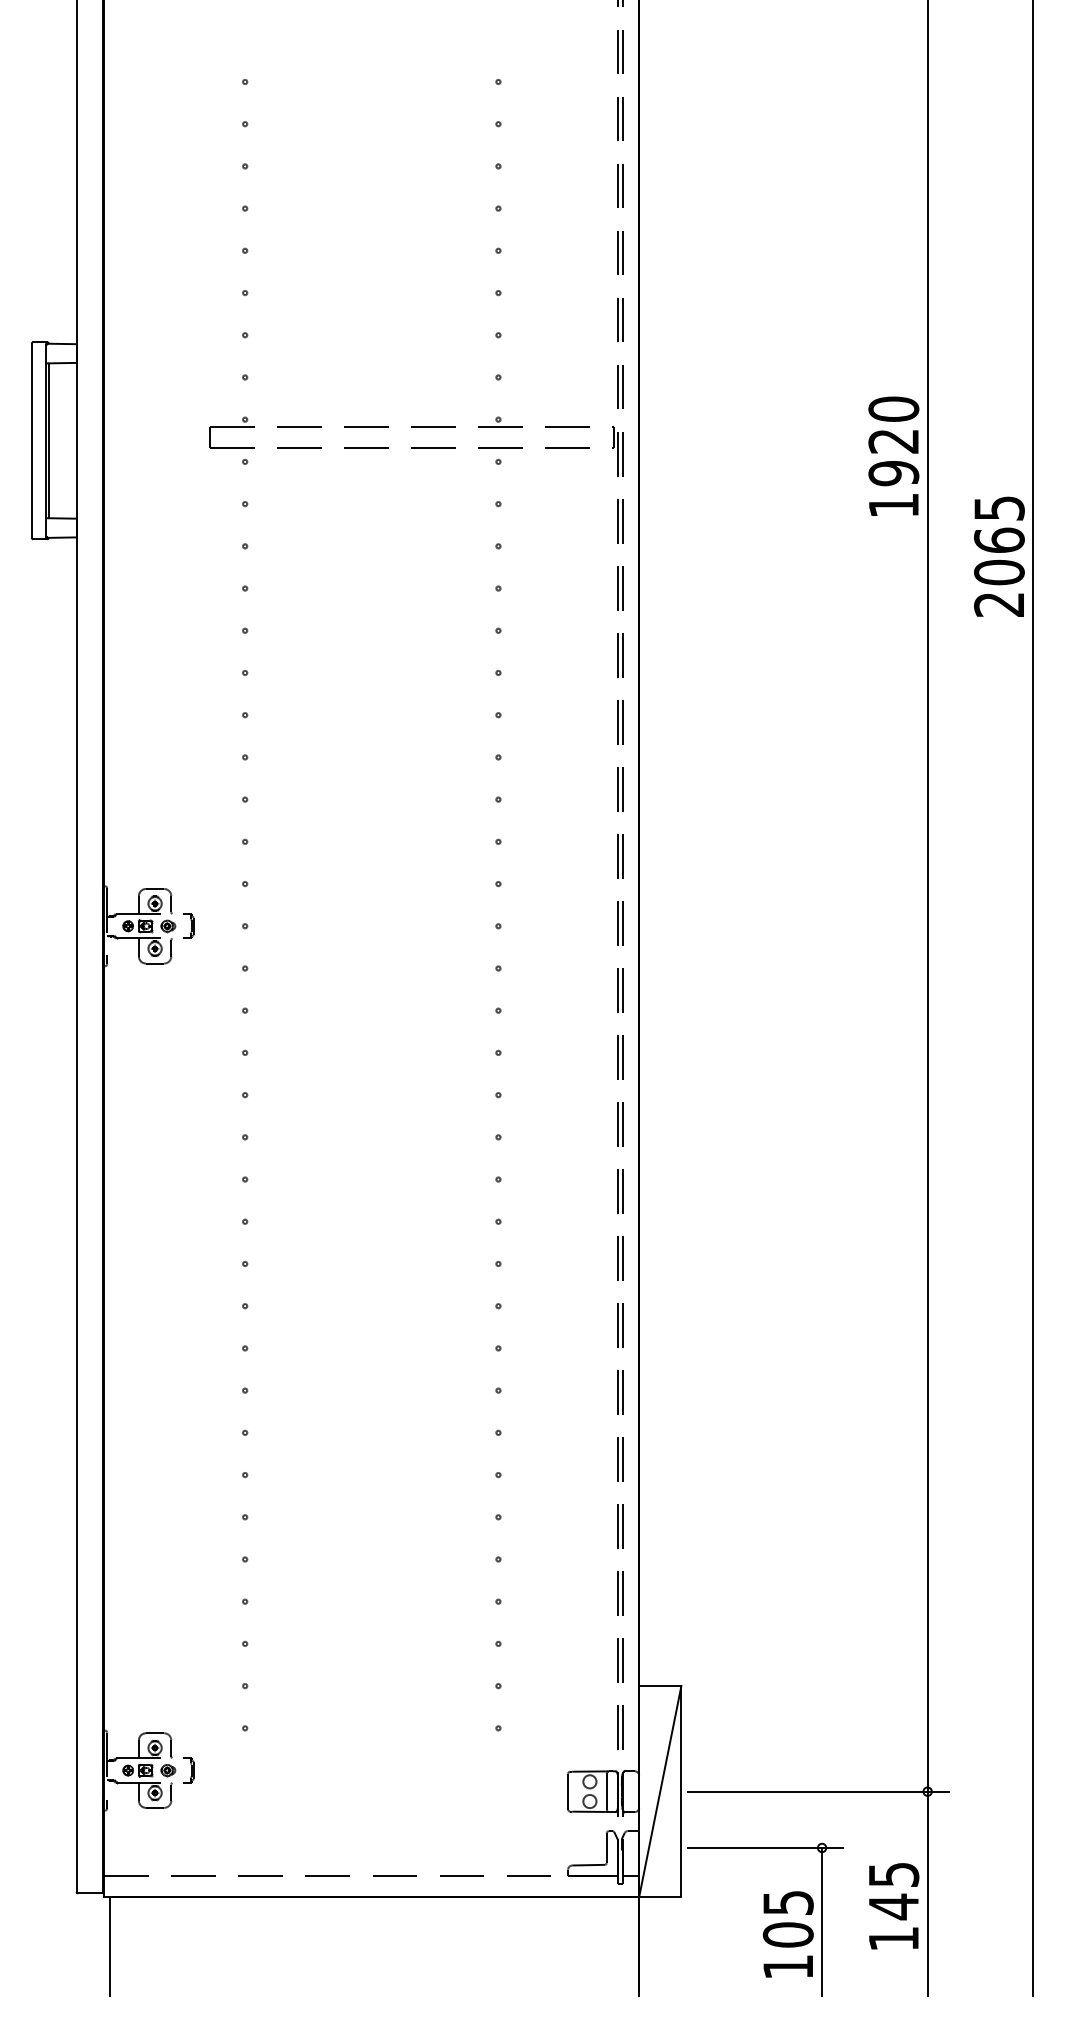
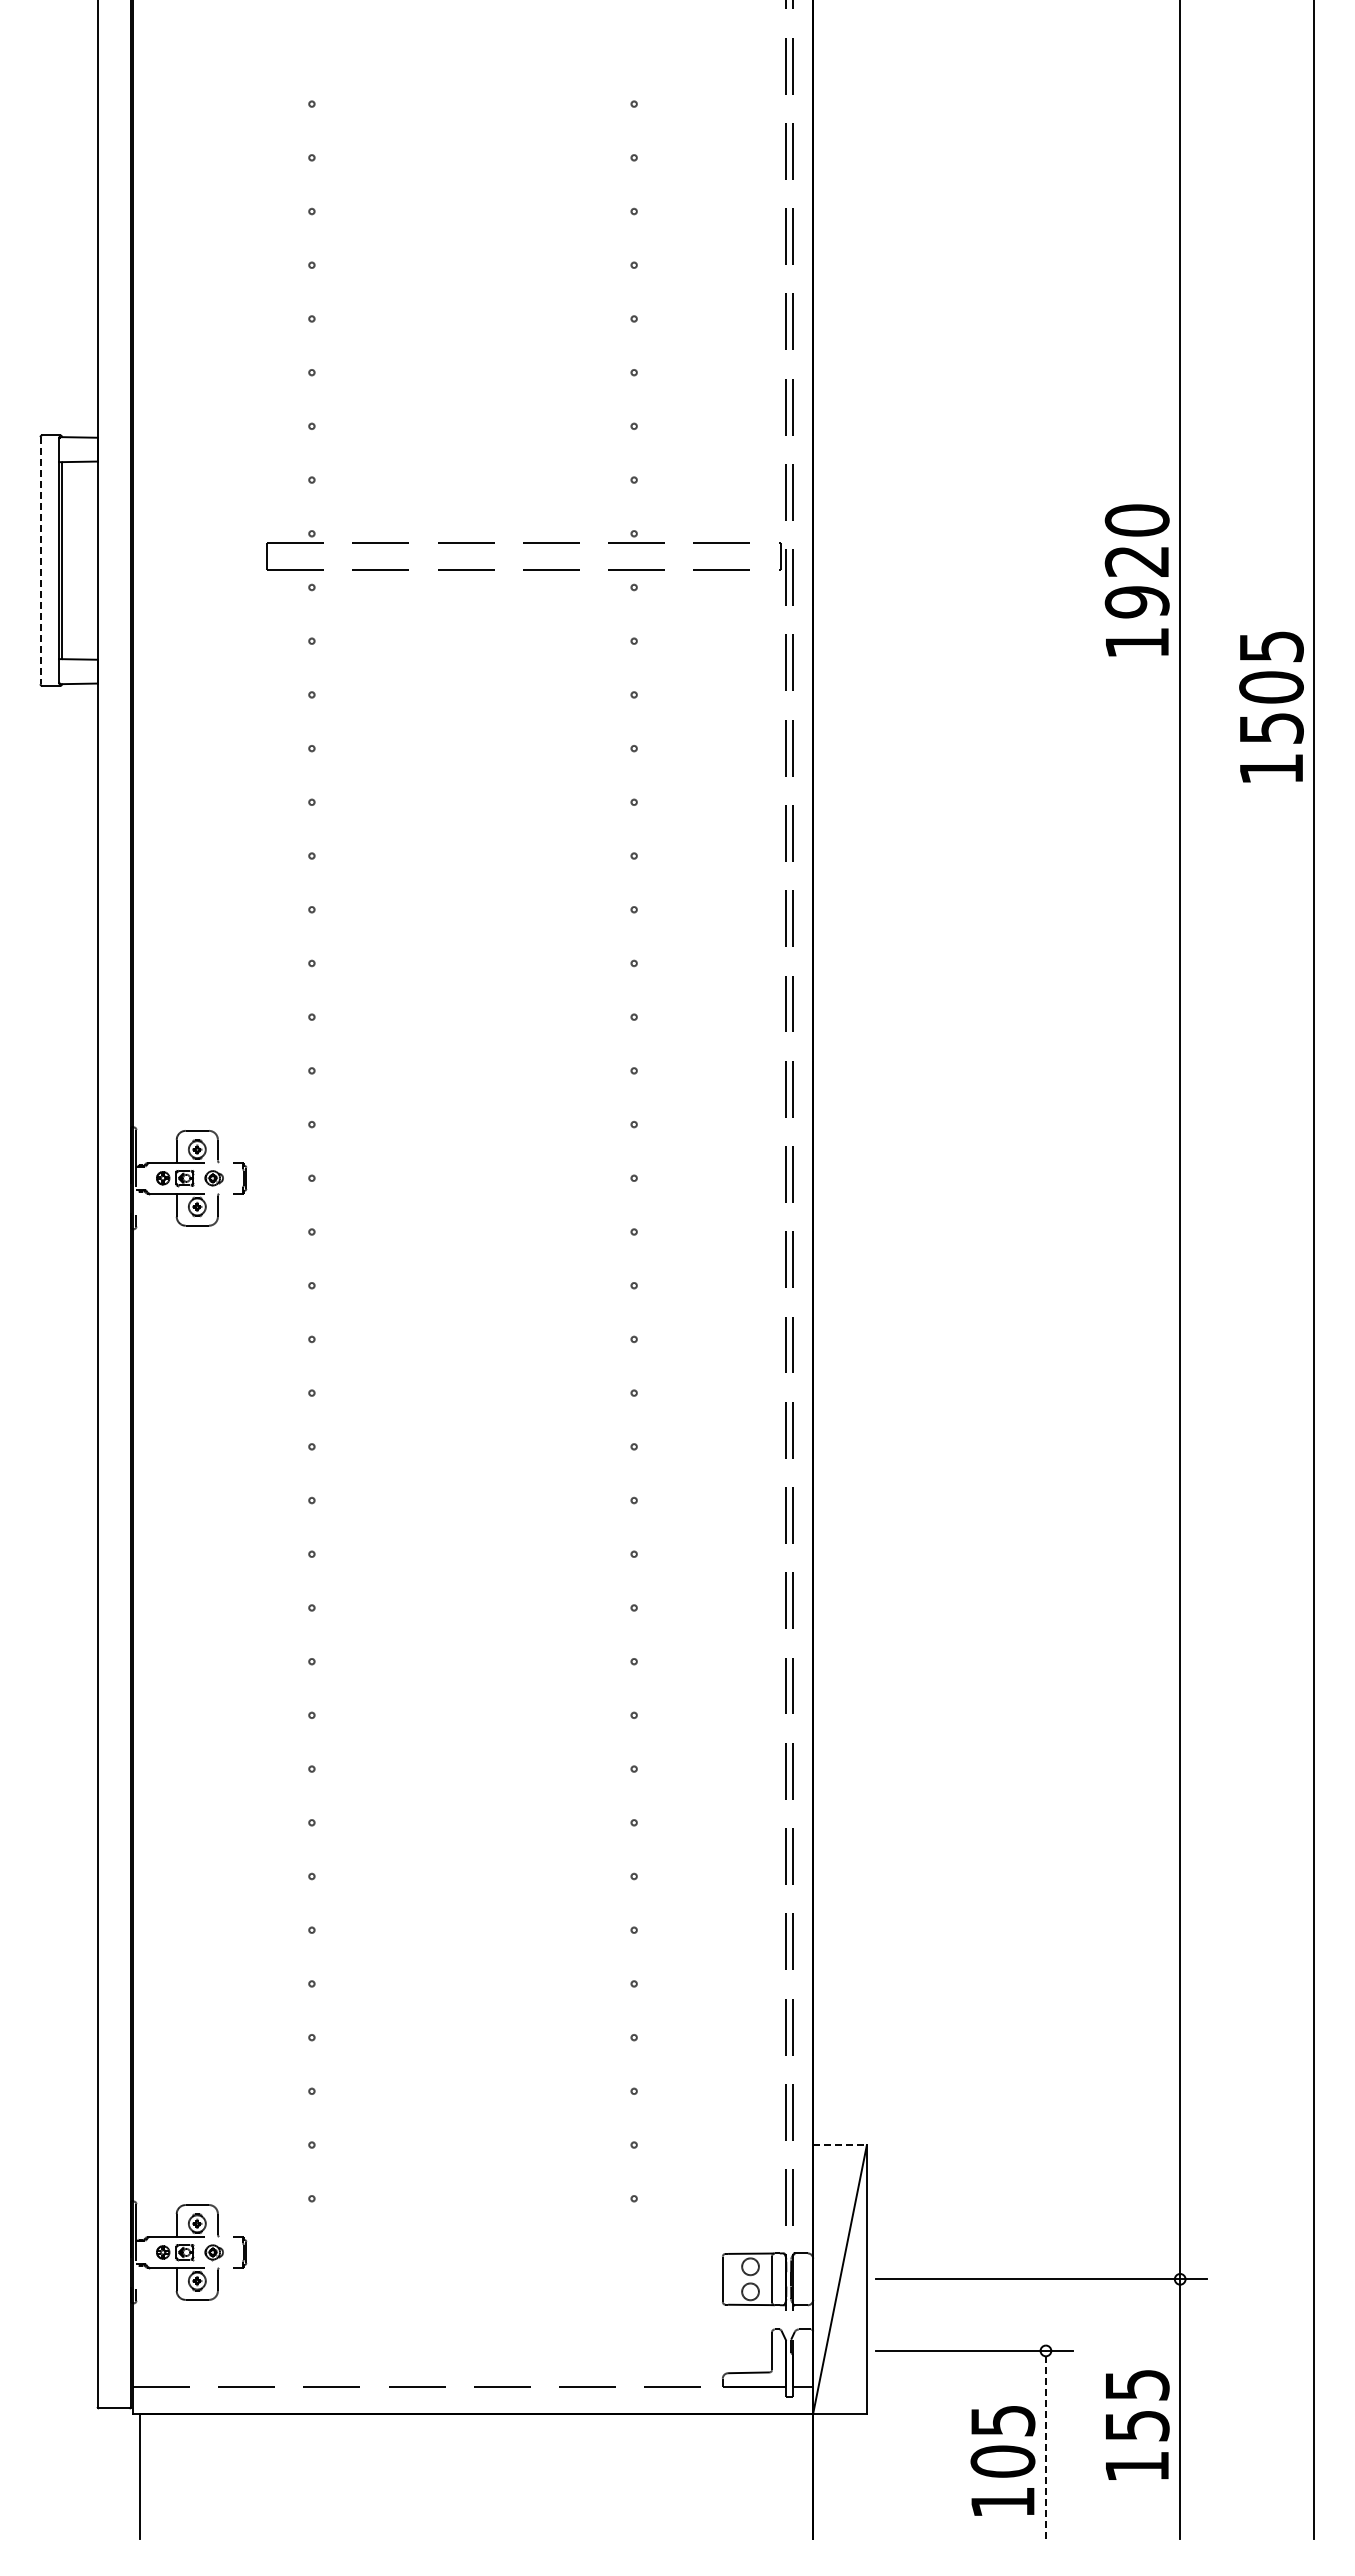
line: (31, 440) -> (40, 560), solid -> dashed
text: (999, 571) -> (1271, 727), 2065 -> 1505
line: (660, 1686) -> (840, 2145), solid -> dashed
text: (894, 1907) -> (1137, 2426), 145 -> 155
line: (821, 1921) -> (1045, 2444), solid -> dashed

